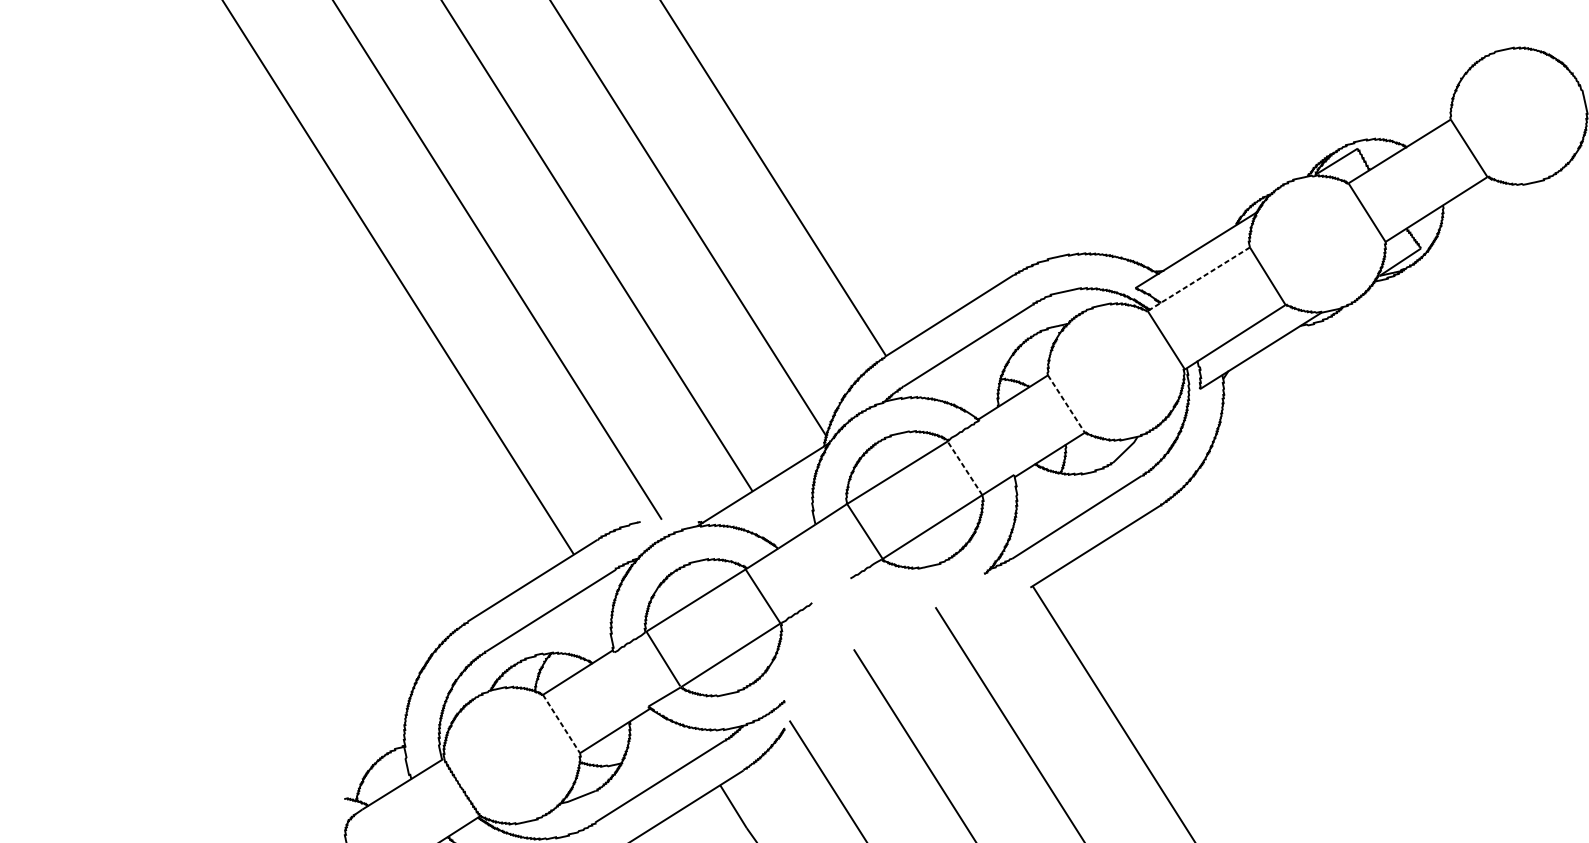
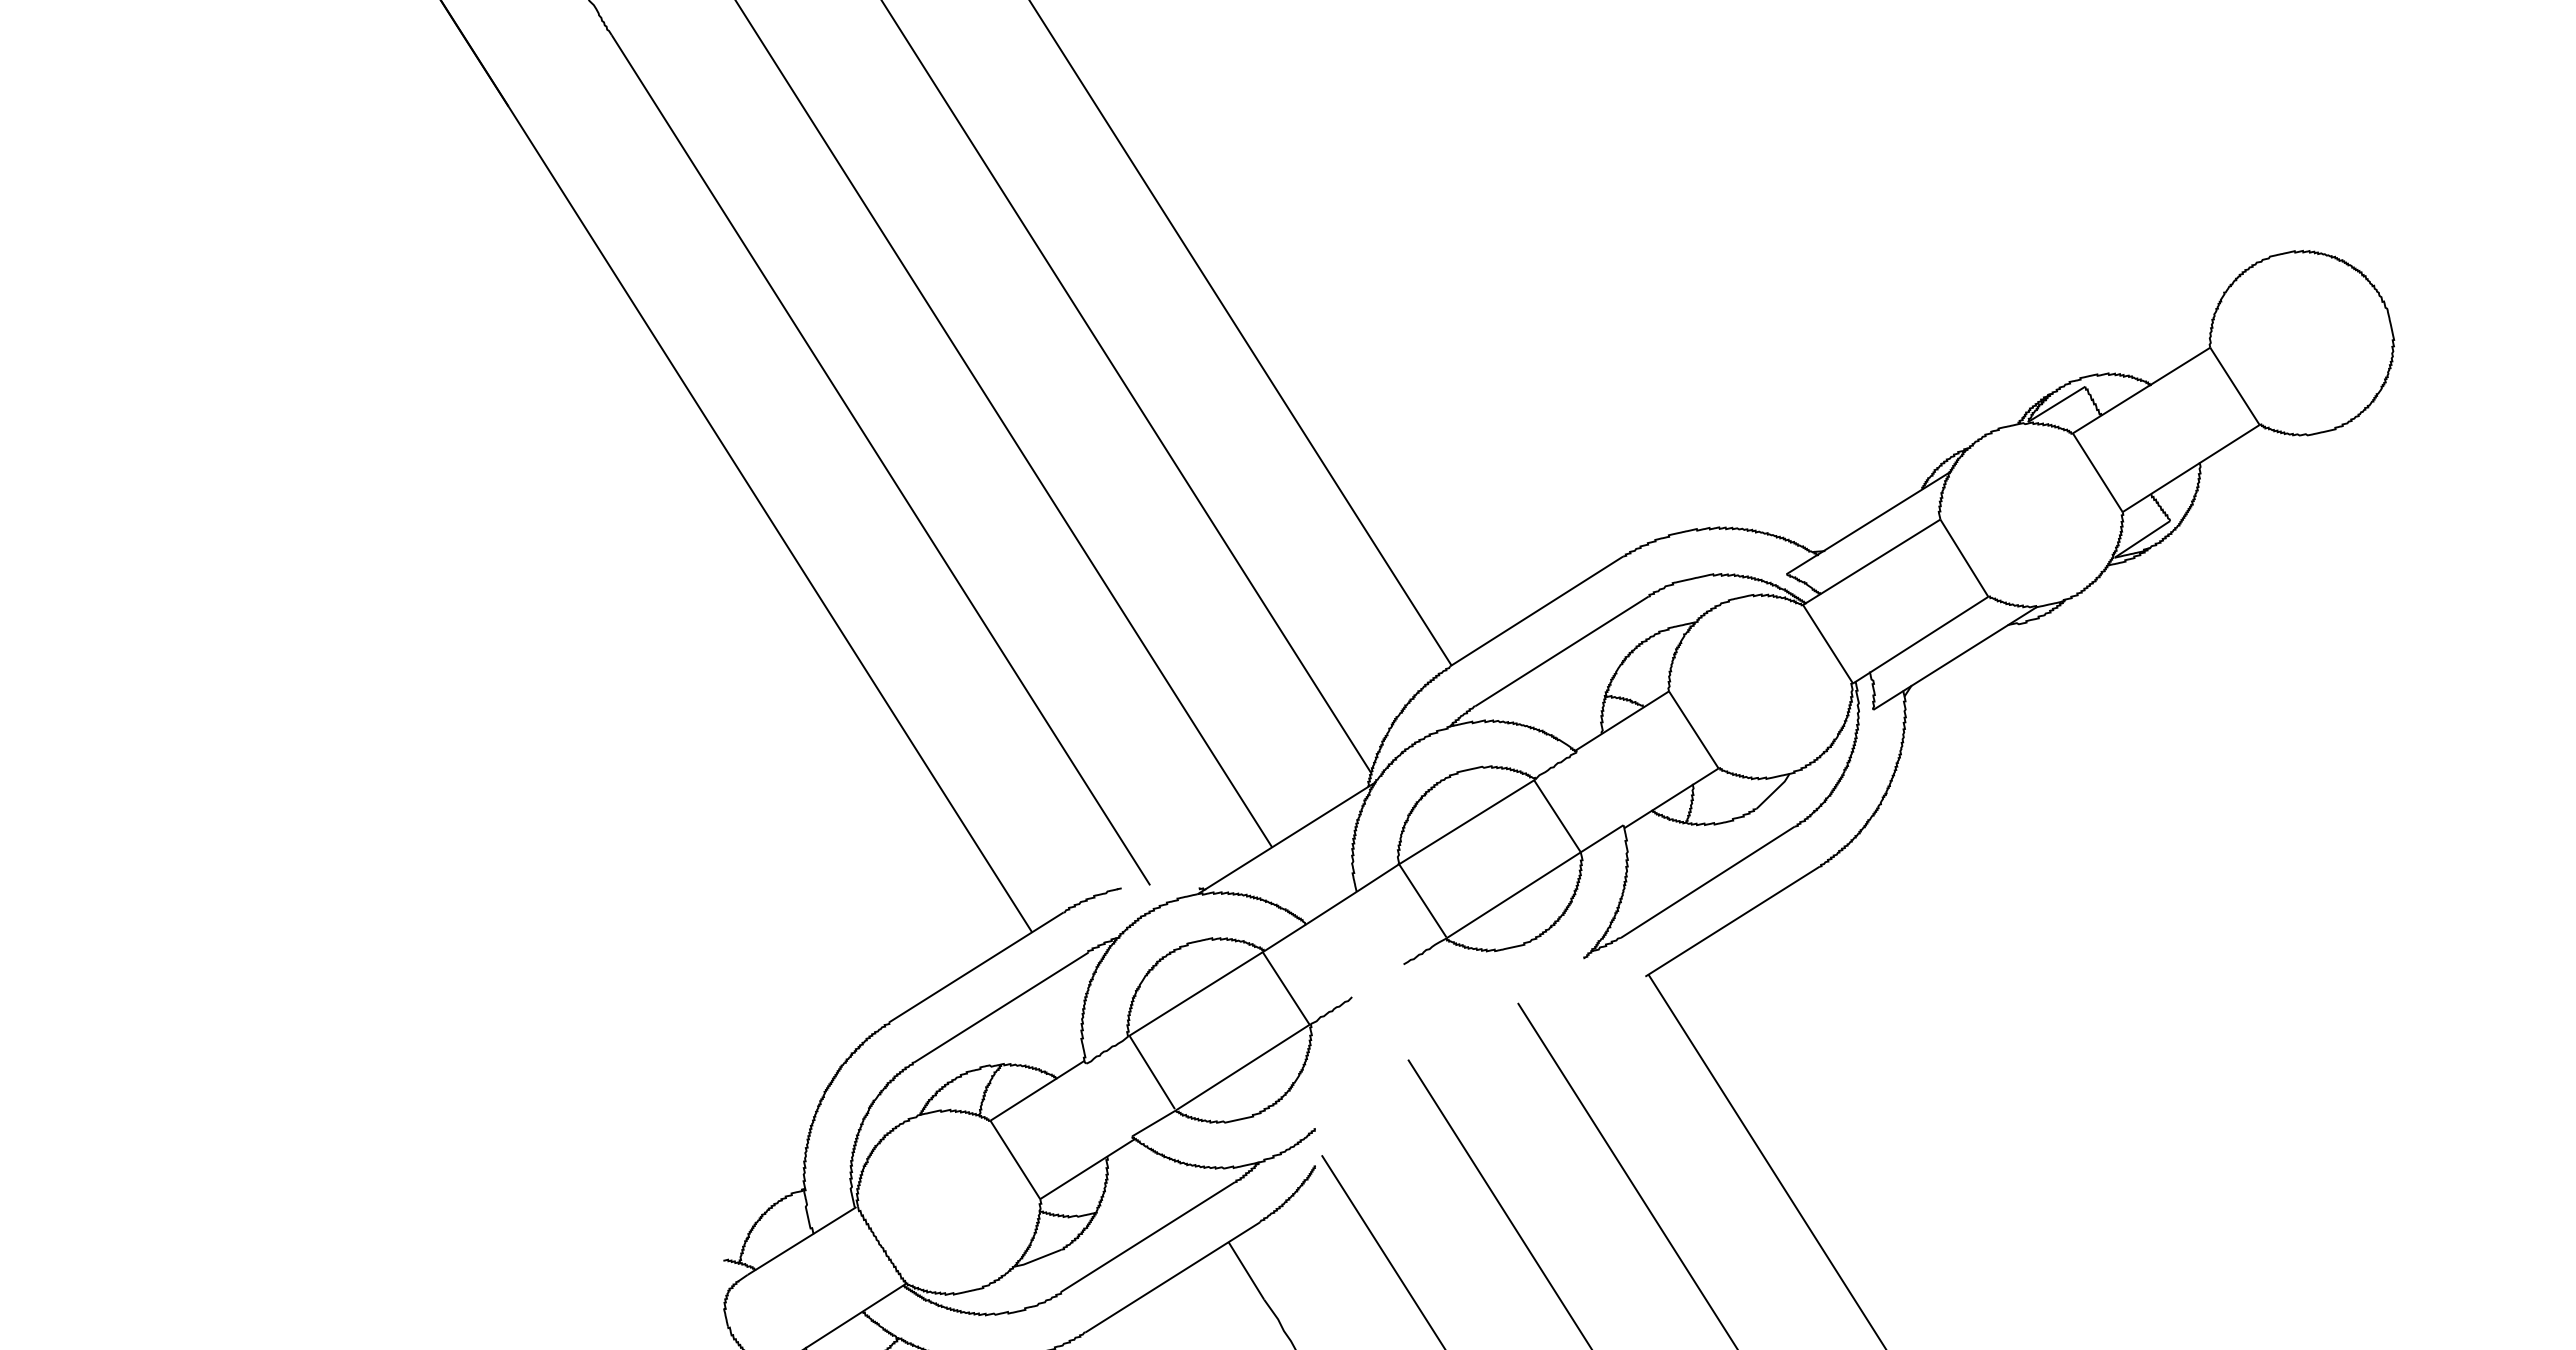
line: (1198, 279) -> (1871, 562), dashed -> solid
line: (1066, 403) -> (1693, 729), dashed -> solid
line: (964, 467) -> (1557, 815), dashed -> solid
line: (561, 724) -> (1015, 1160), dashed -> solid

